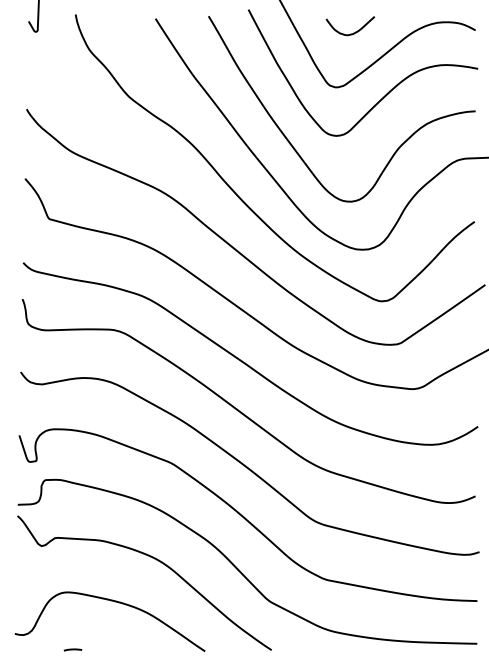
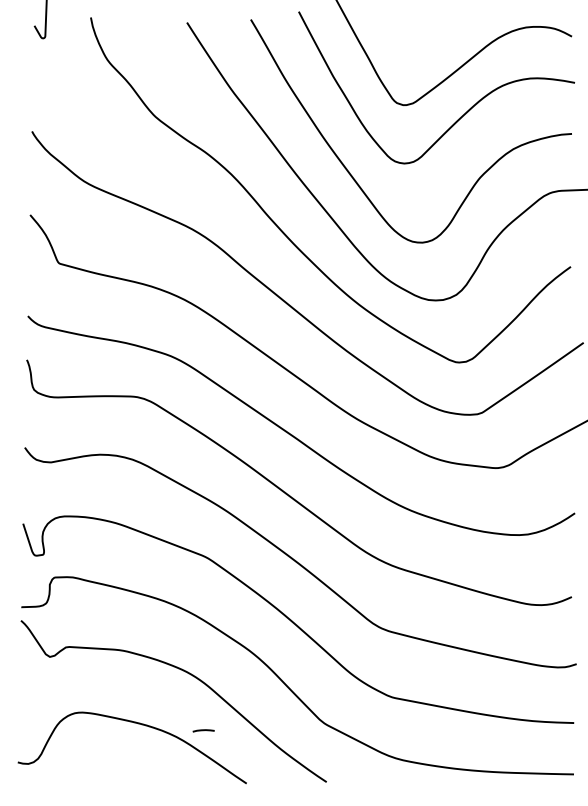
curve: (350, 33) -> (421, 40), removed
line: (72, 649) -> (203, 730), moved

